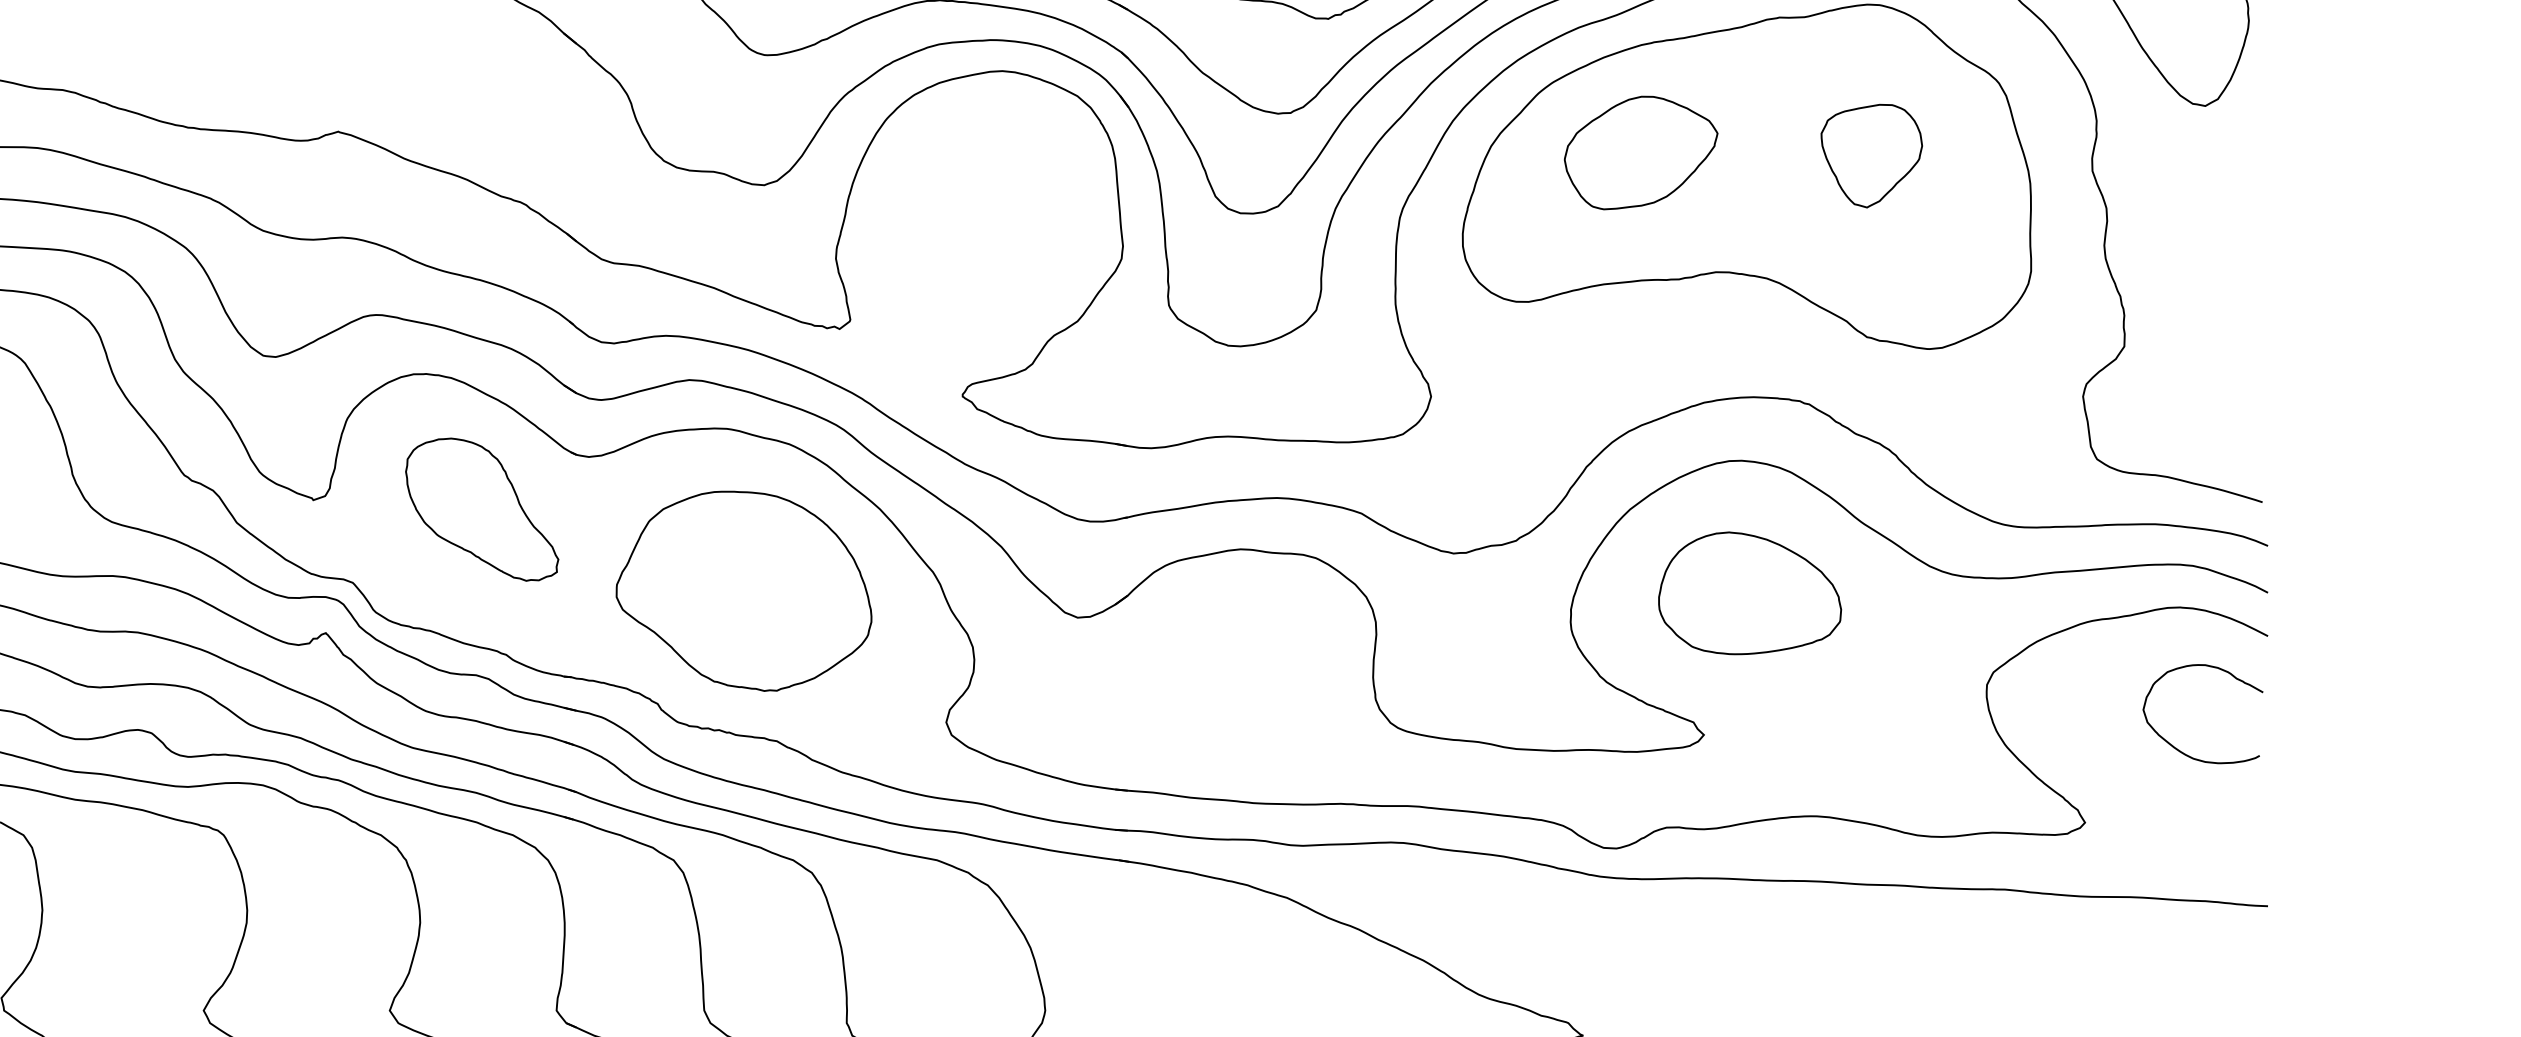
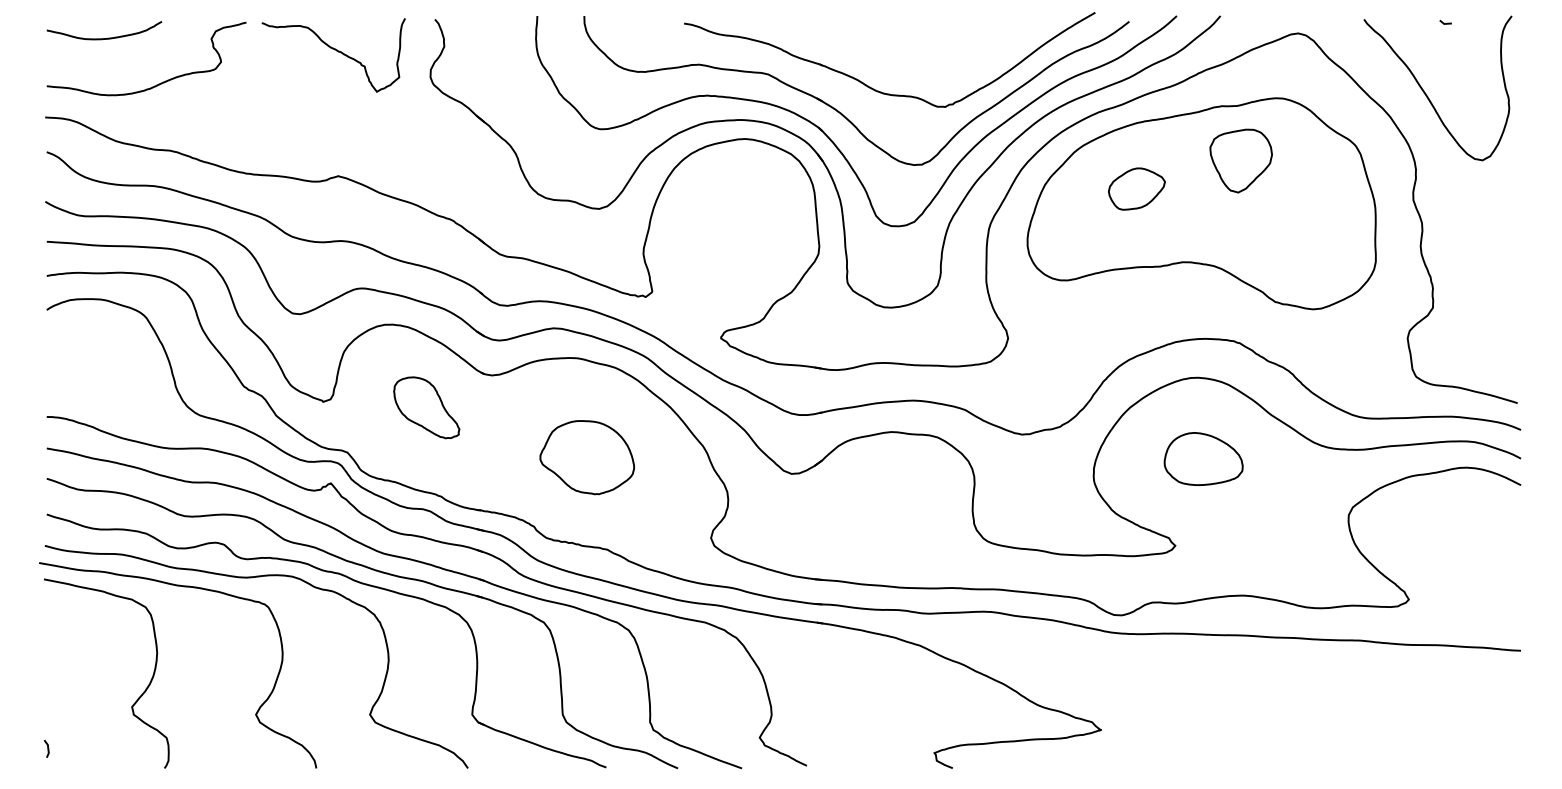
part: (1640, 151) -> (1136, 188), size x0.6
part: (1870, 155) -> (1240, 160), moved
part: (481, 509) -> (426, 407), size x0.7
part: (744, 590) -> (587, 457), size x0.6
part: (1749, 592) -> (1203, 458), size x0.7
curve: (2177, 747) -> (1465, 553), removed

